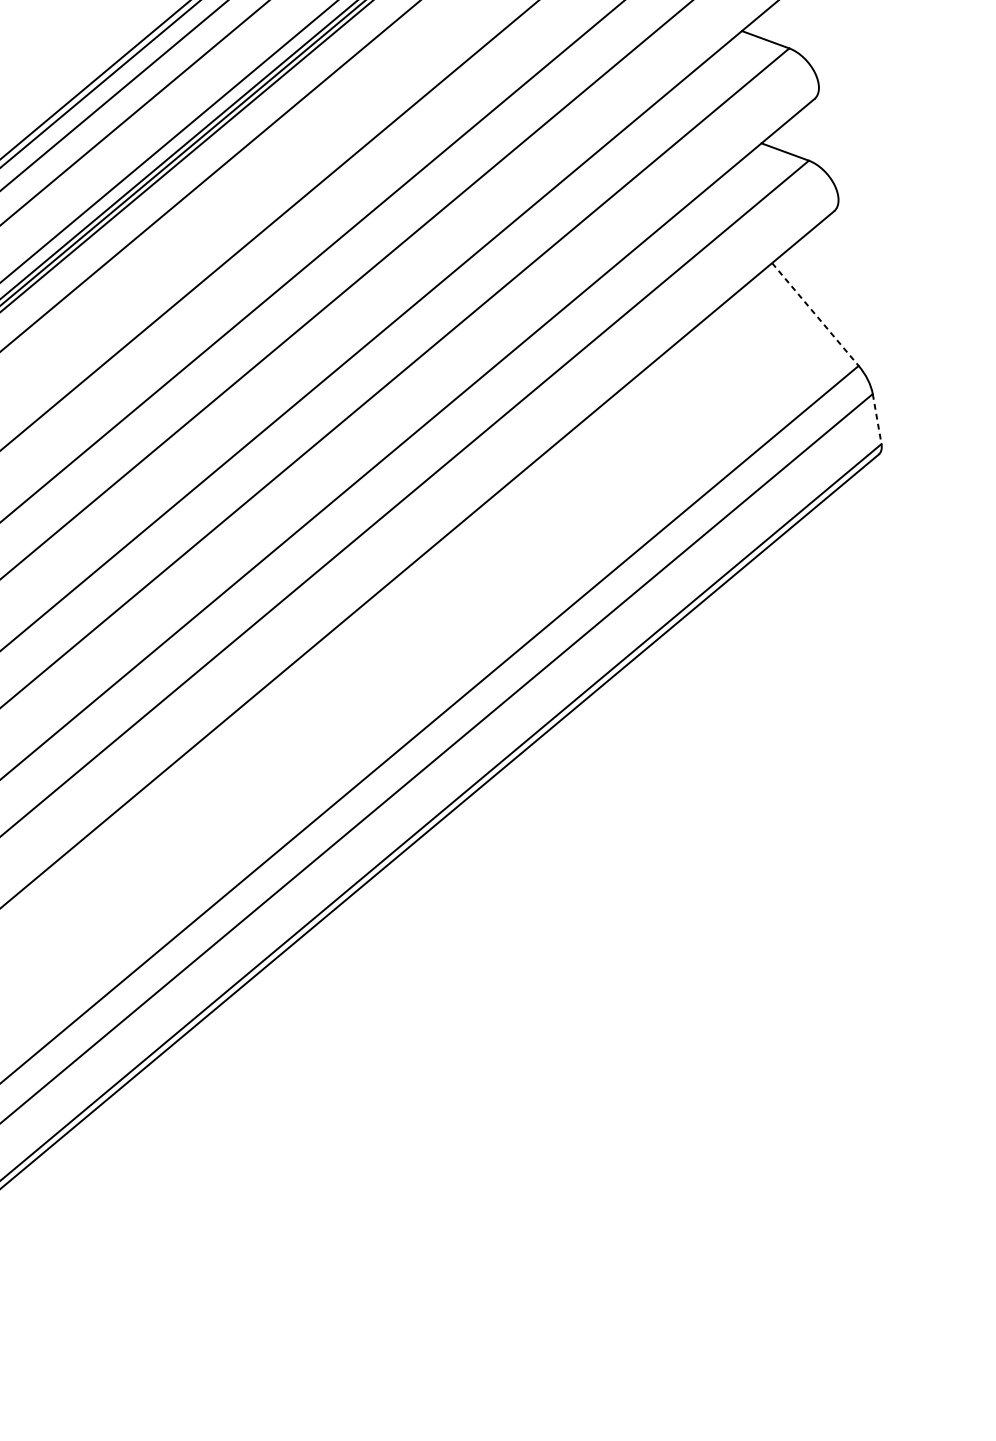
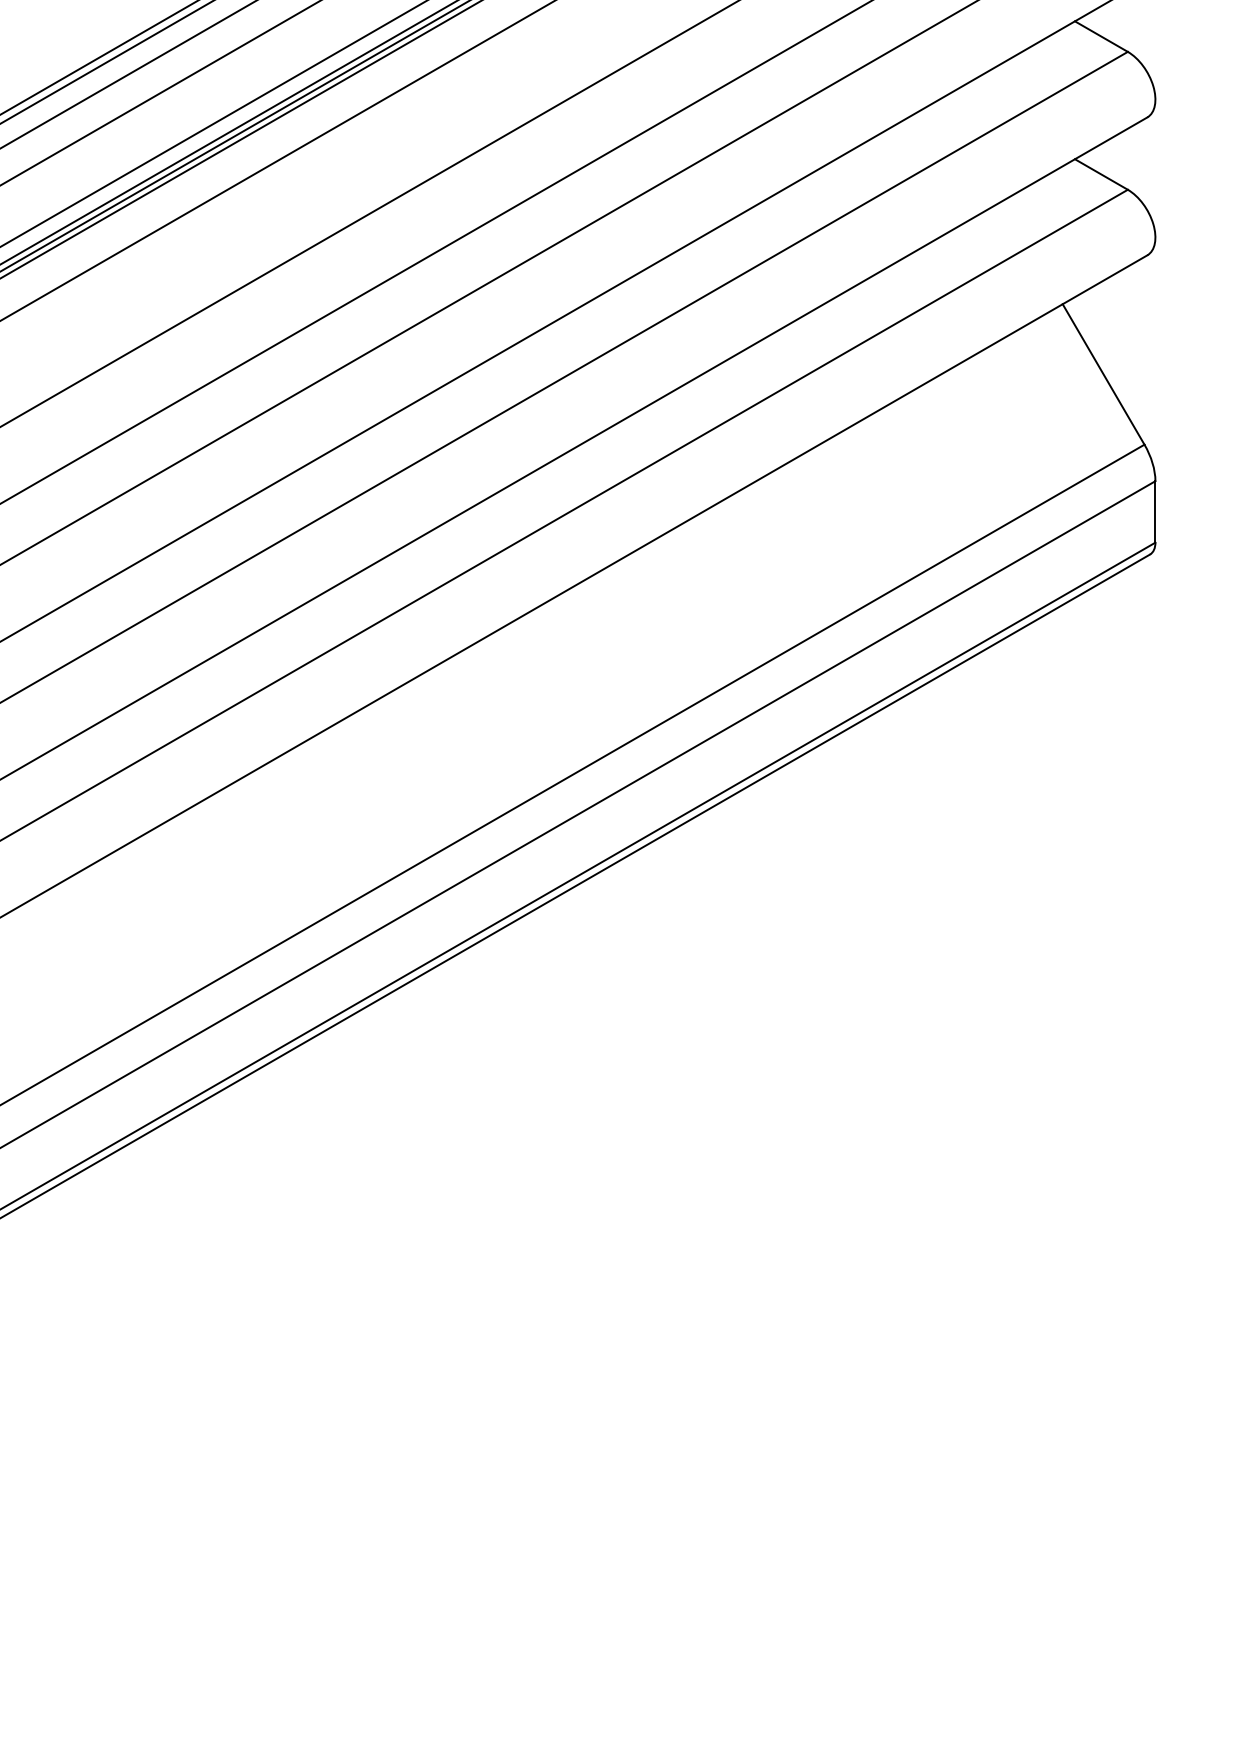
line: (815, 314) -> (1103, 374), dashed -> solid
line: (877, 418) -> (1155, 511), dashed -> solid

